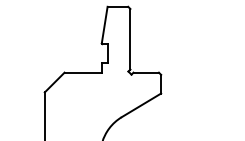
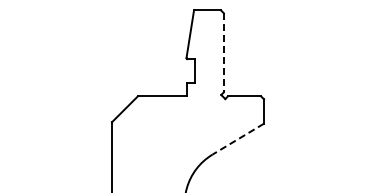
line: (130, 39) -> (223, 52), solid -> dashed
line: (140, 105) -> (237, 139), solid -> dashed

